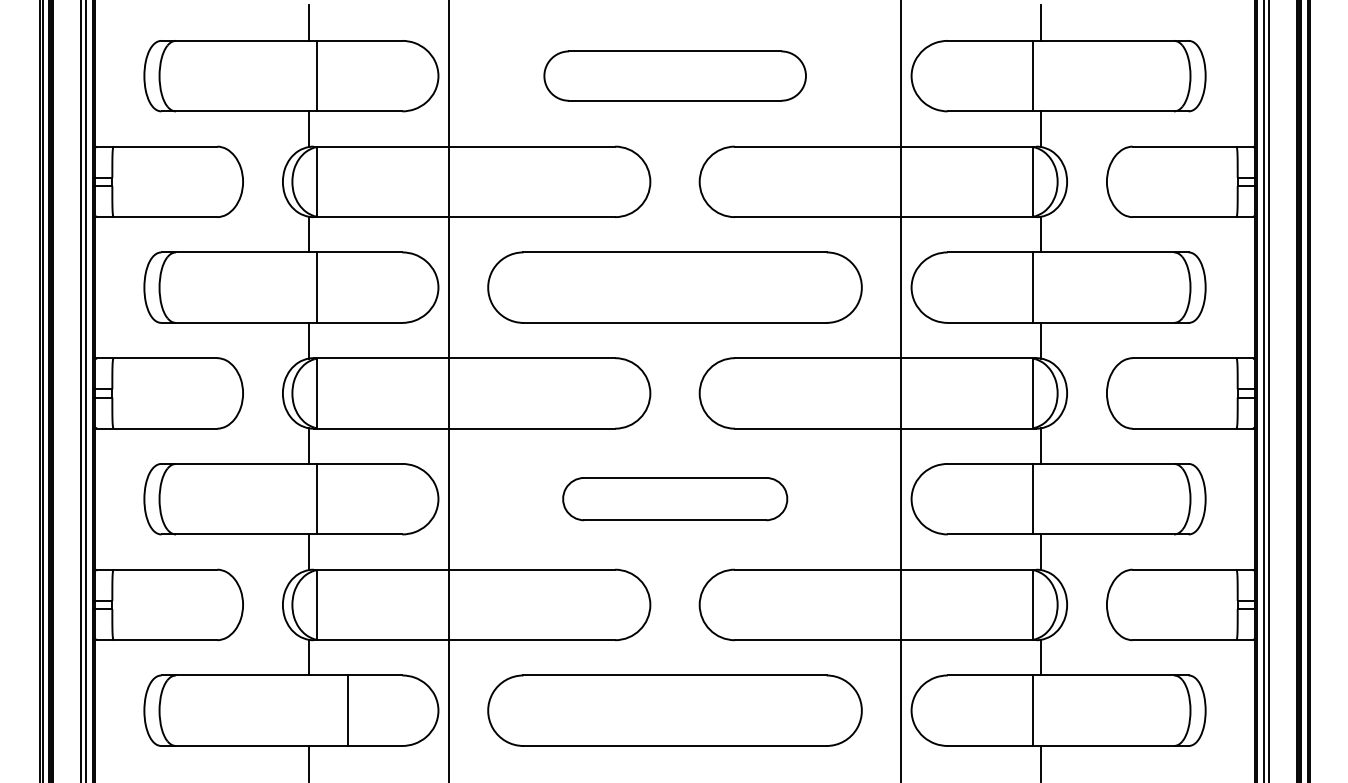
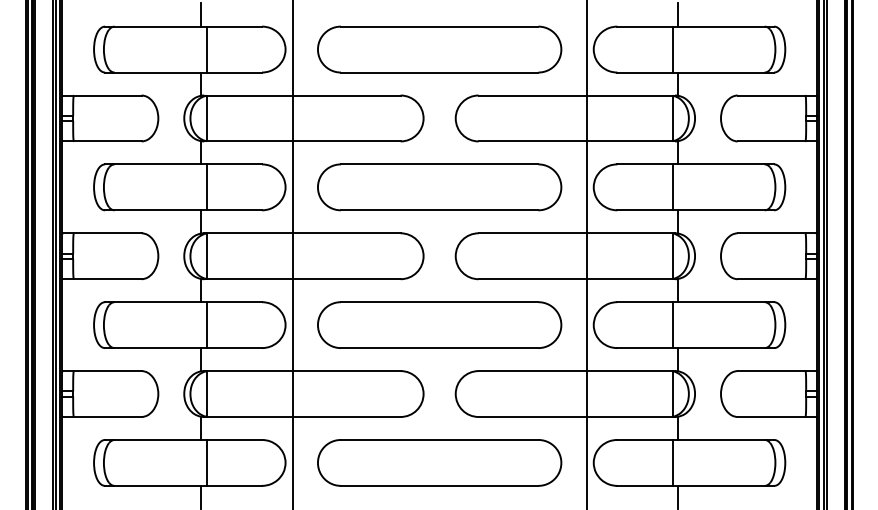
part: (674, 75) -> (439, 49), size x1.43
part: (674, 498) -> (439, 324), size x1.67
line: (347, 710) -> (206, 462), moved

